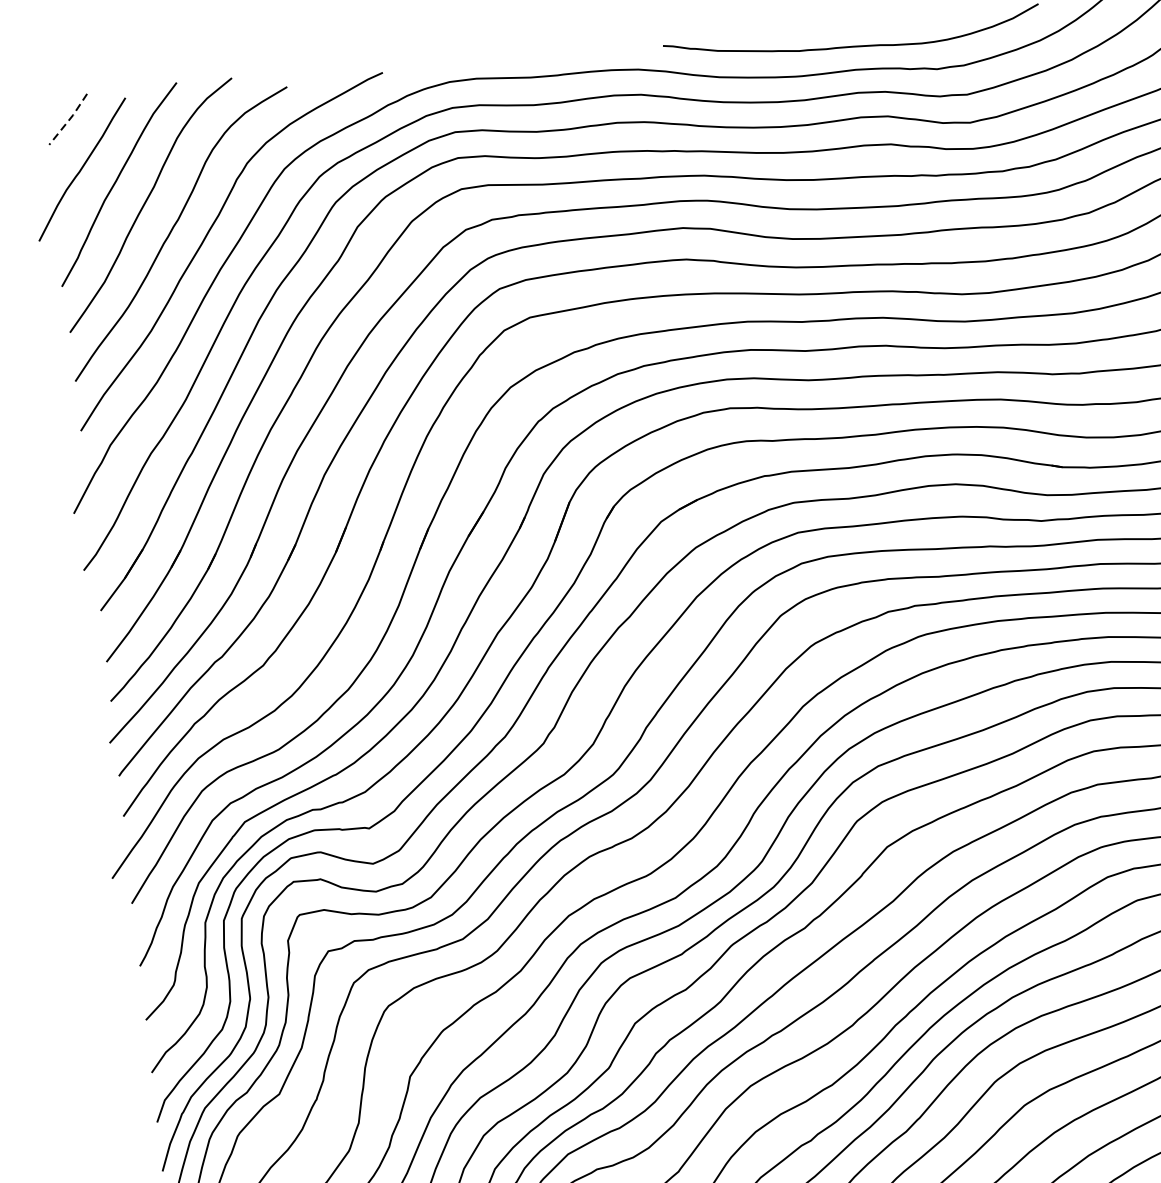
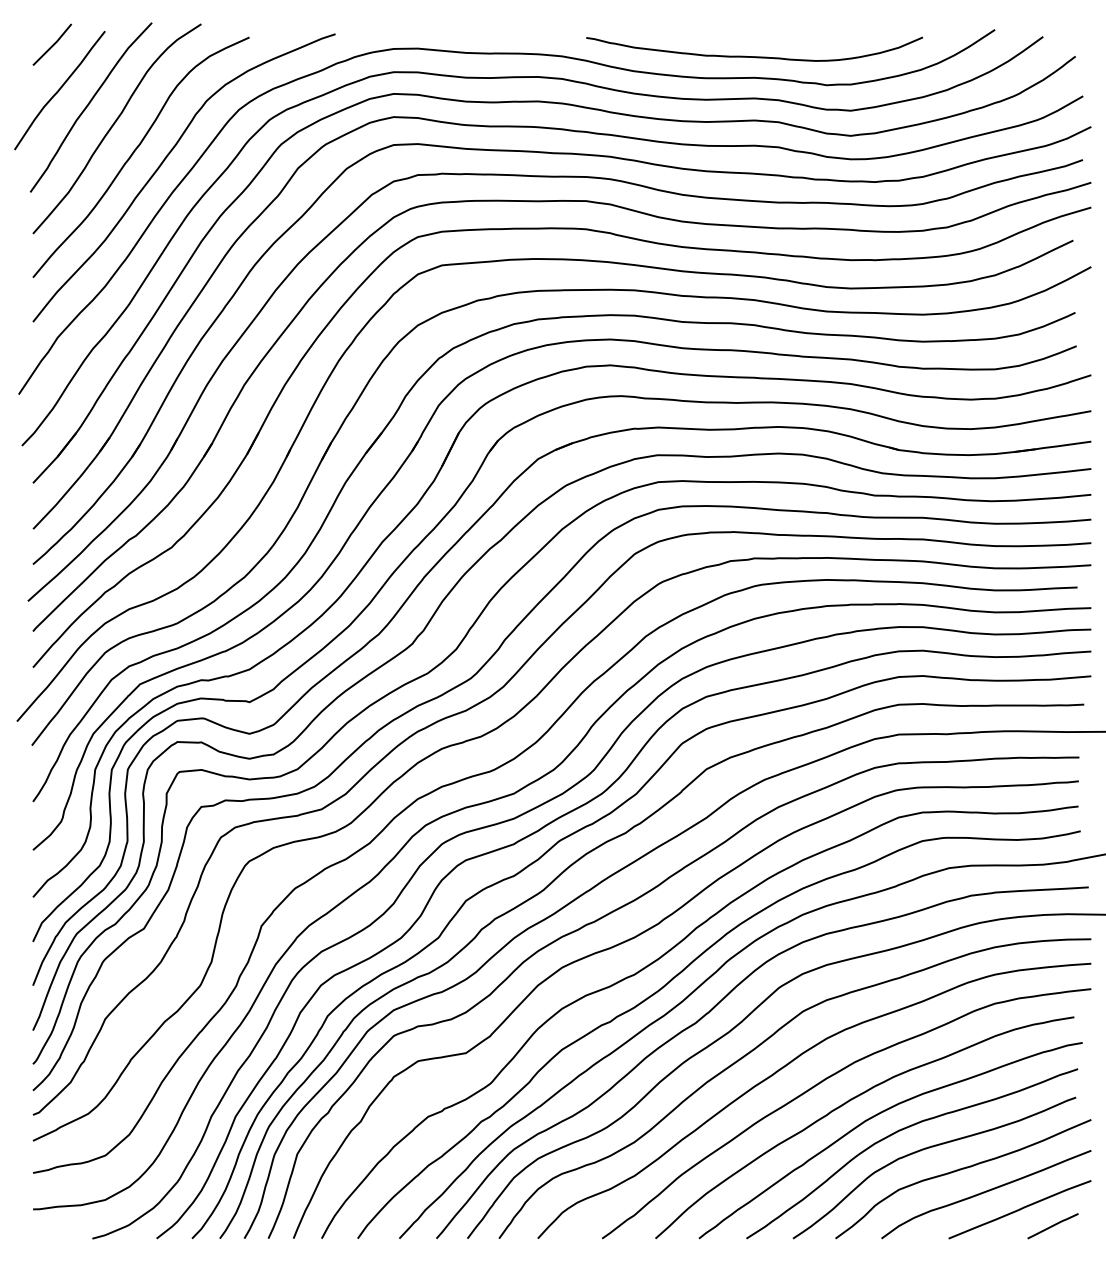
line: (69, 120) -> (53, 45), dashed -> solid

